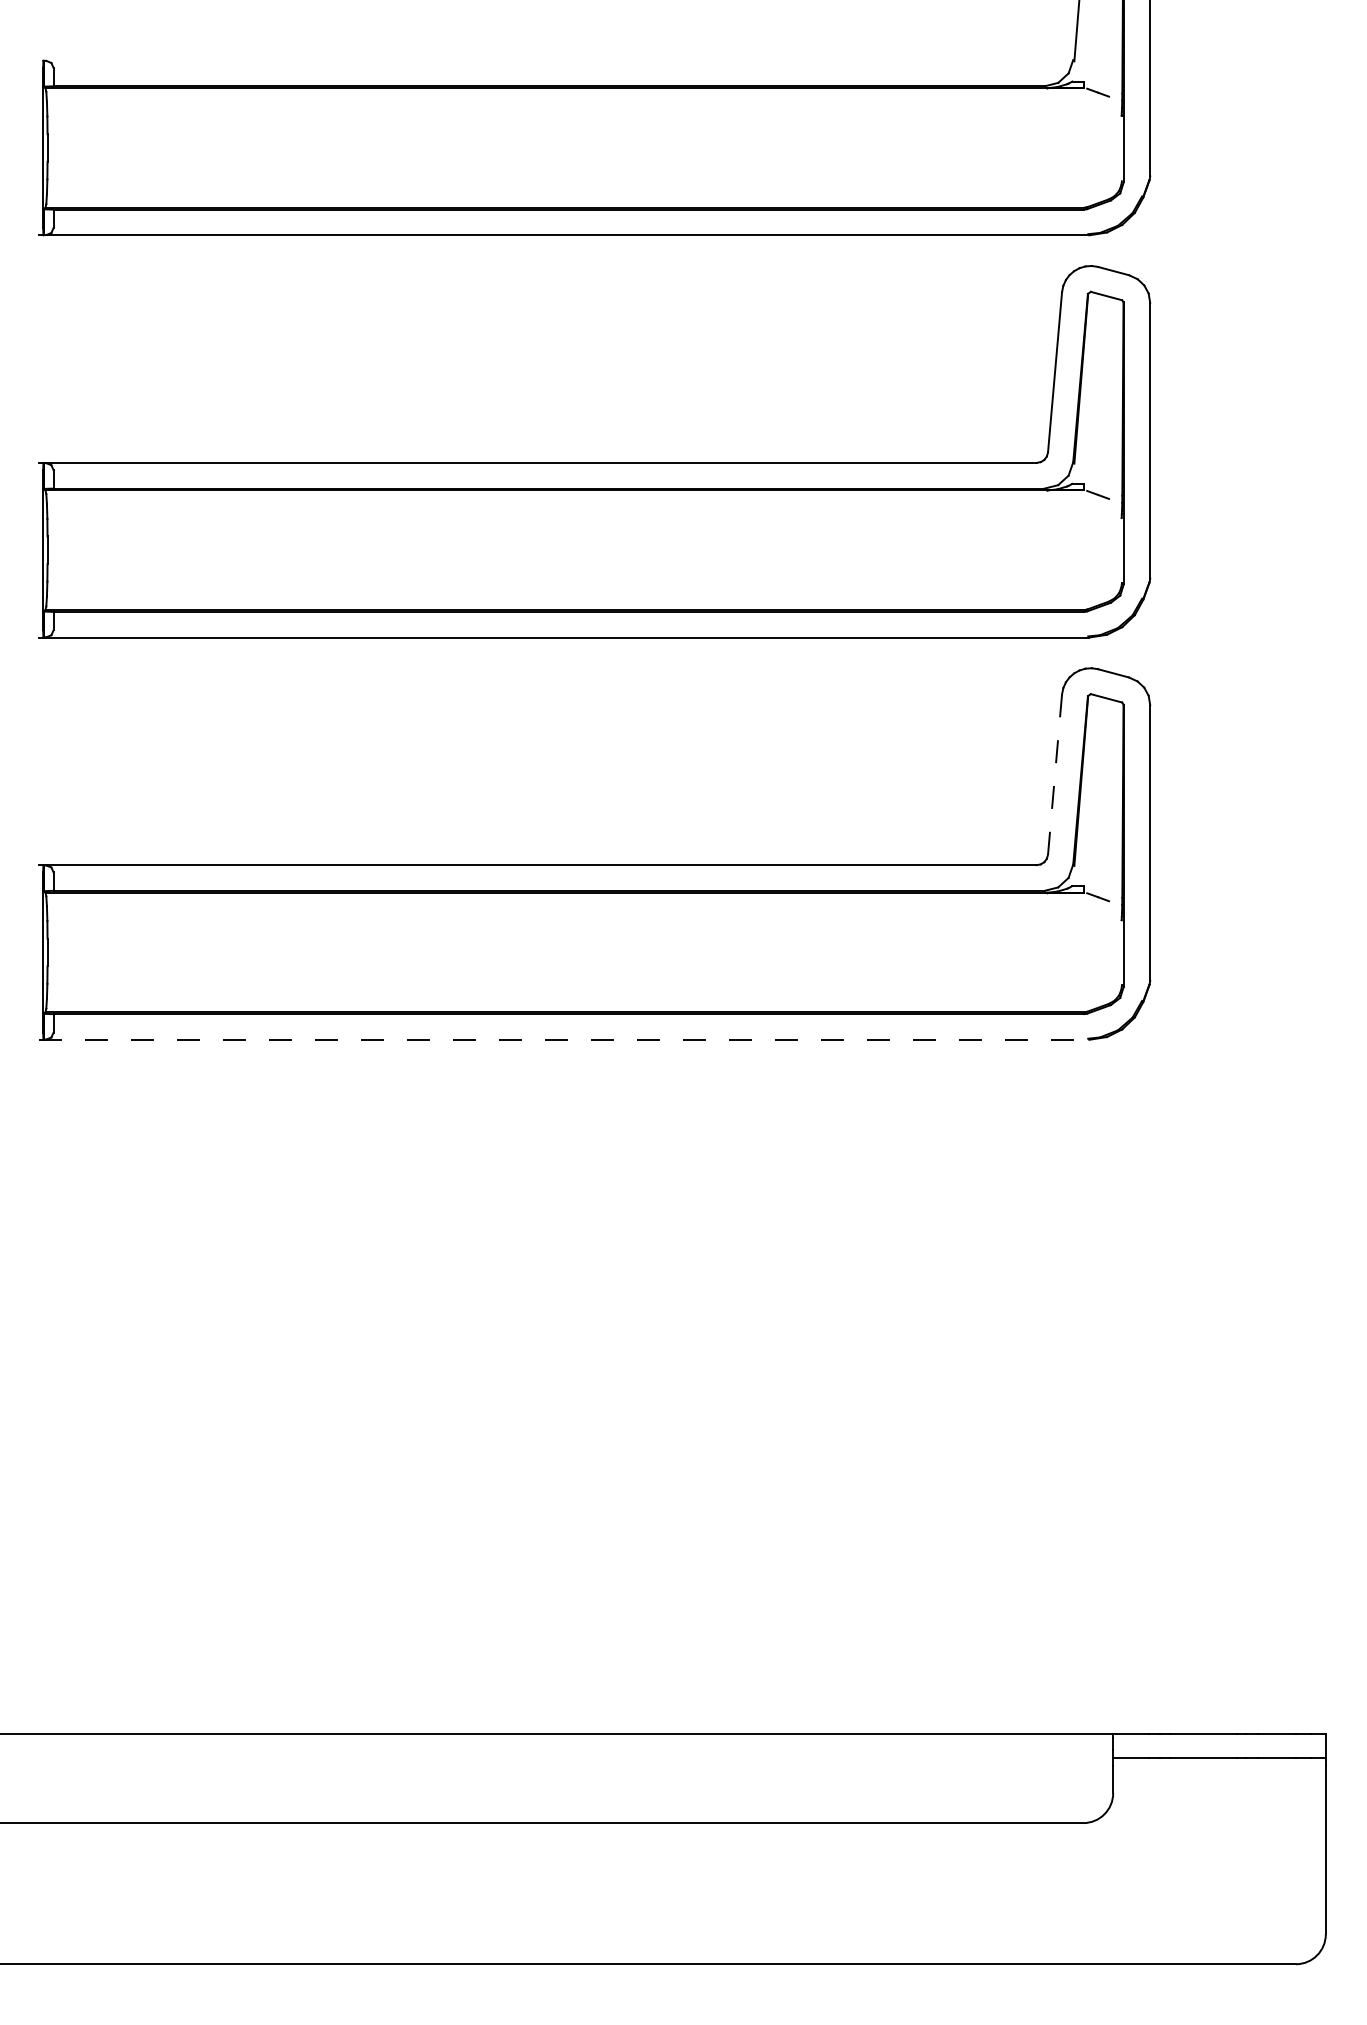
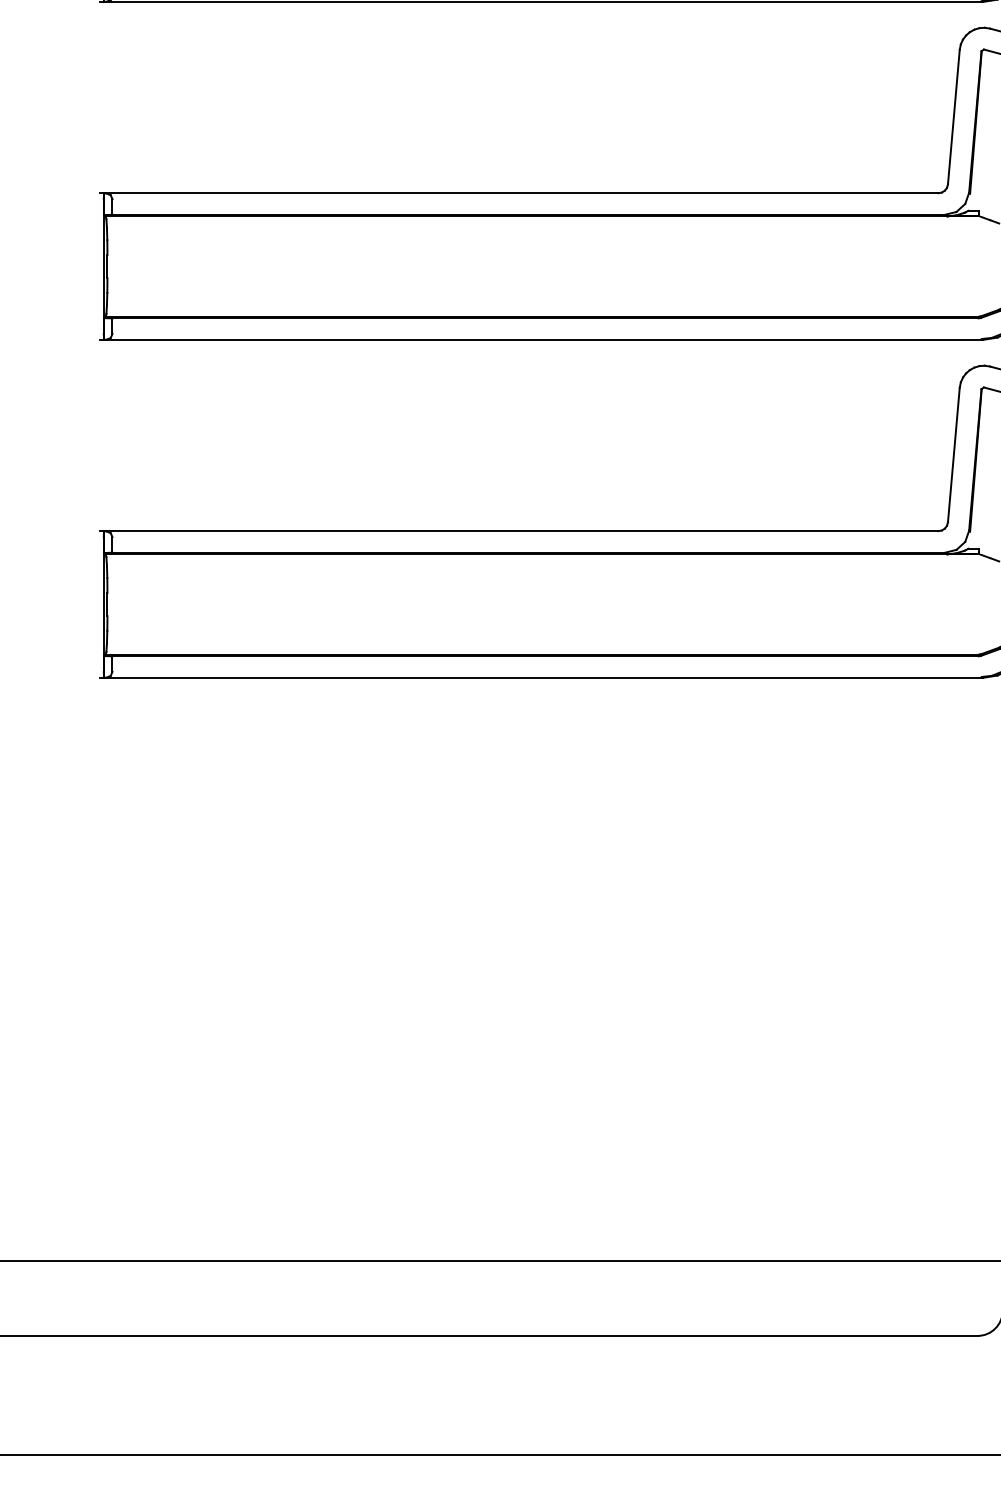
line: (1055, 774) -> (954, 454), dashed -> solid
line: (564, 1039) -> (541, 677), dashed -> solid

